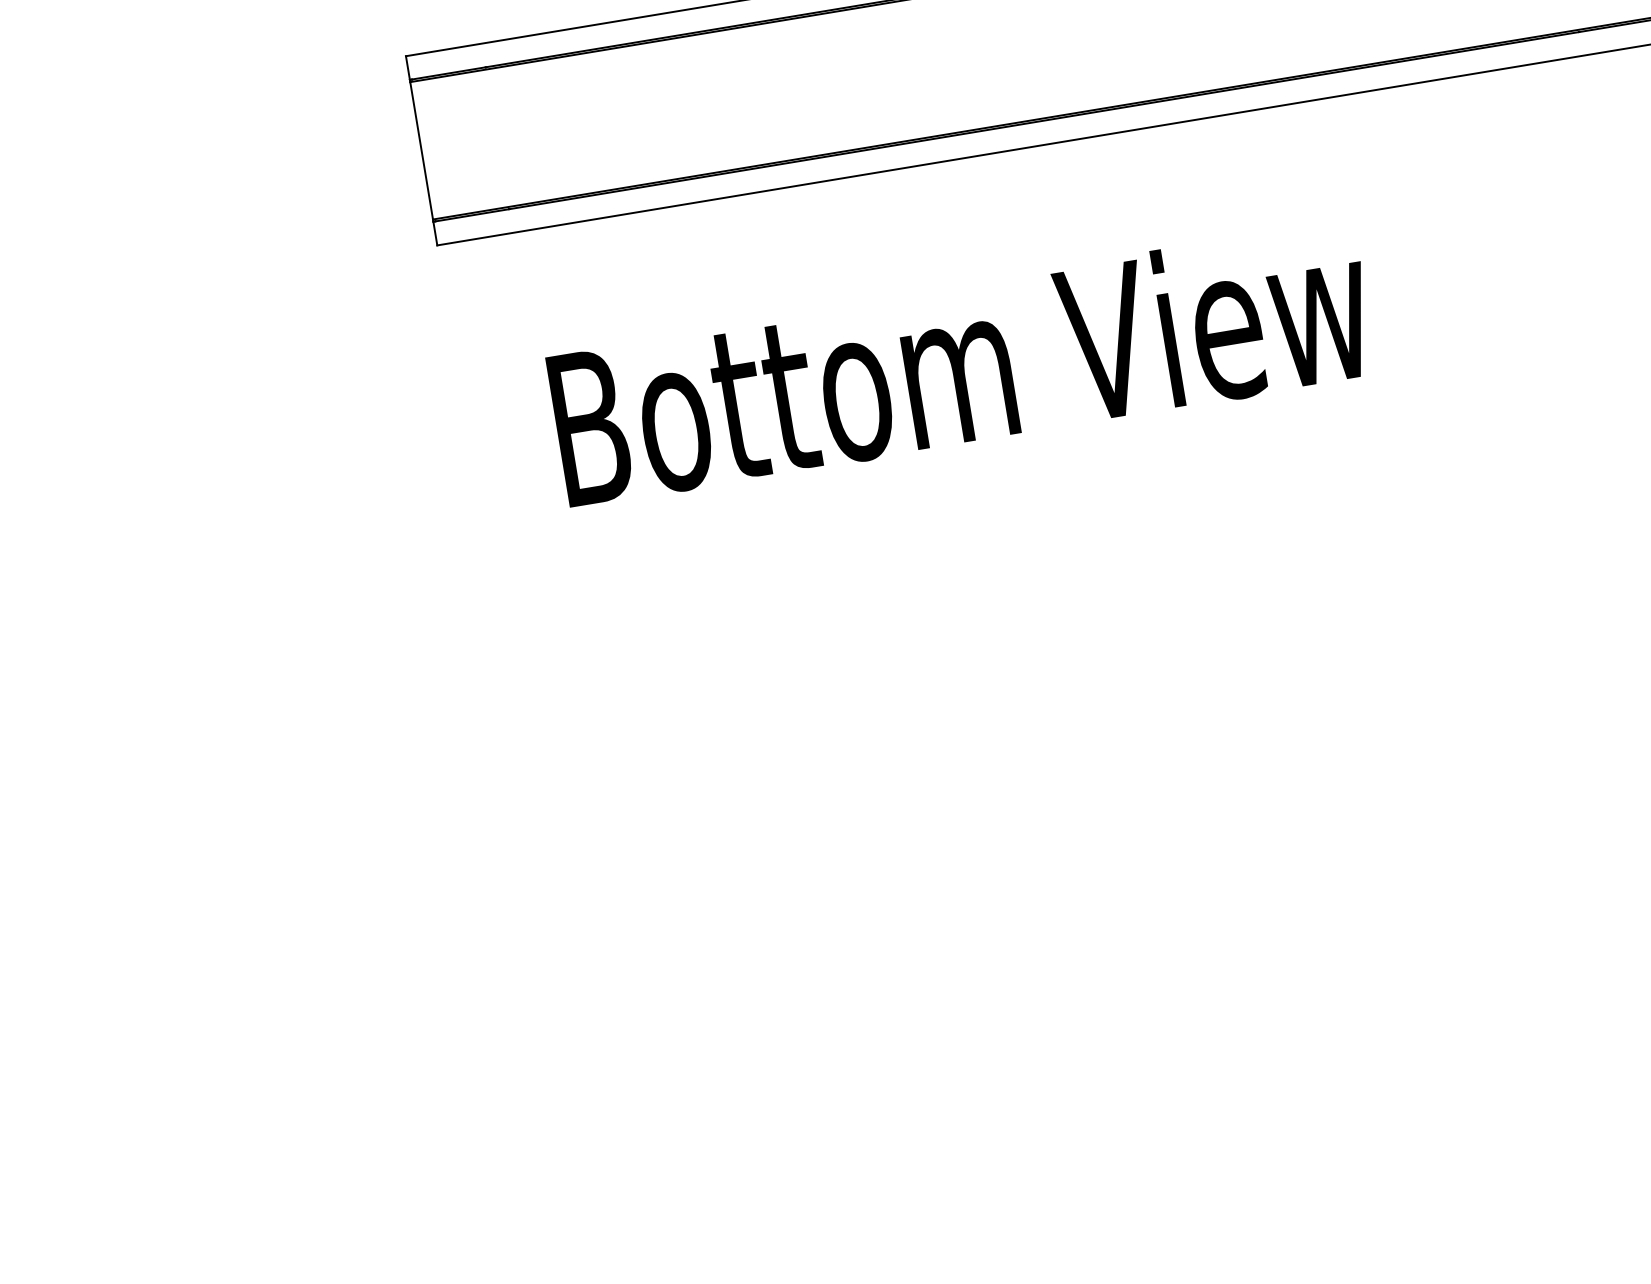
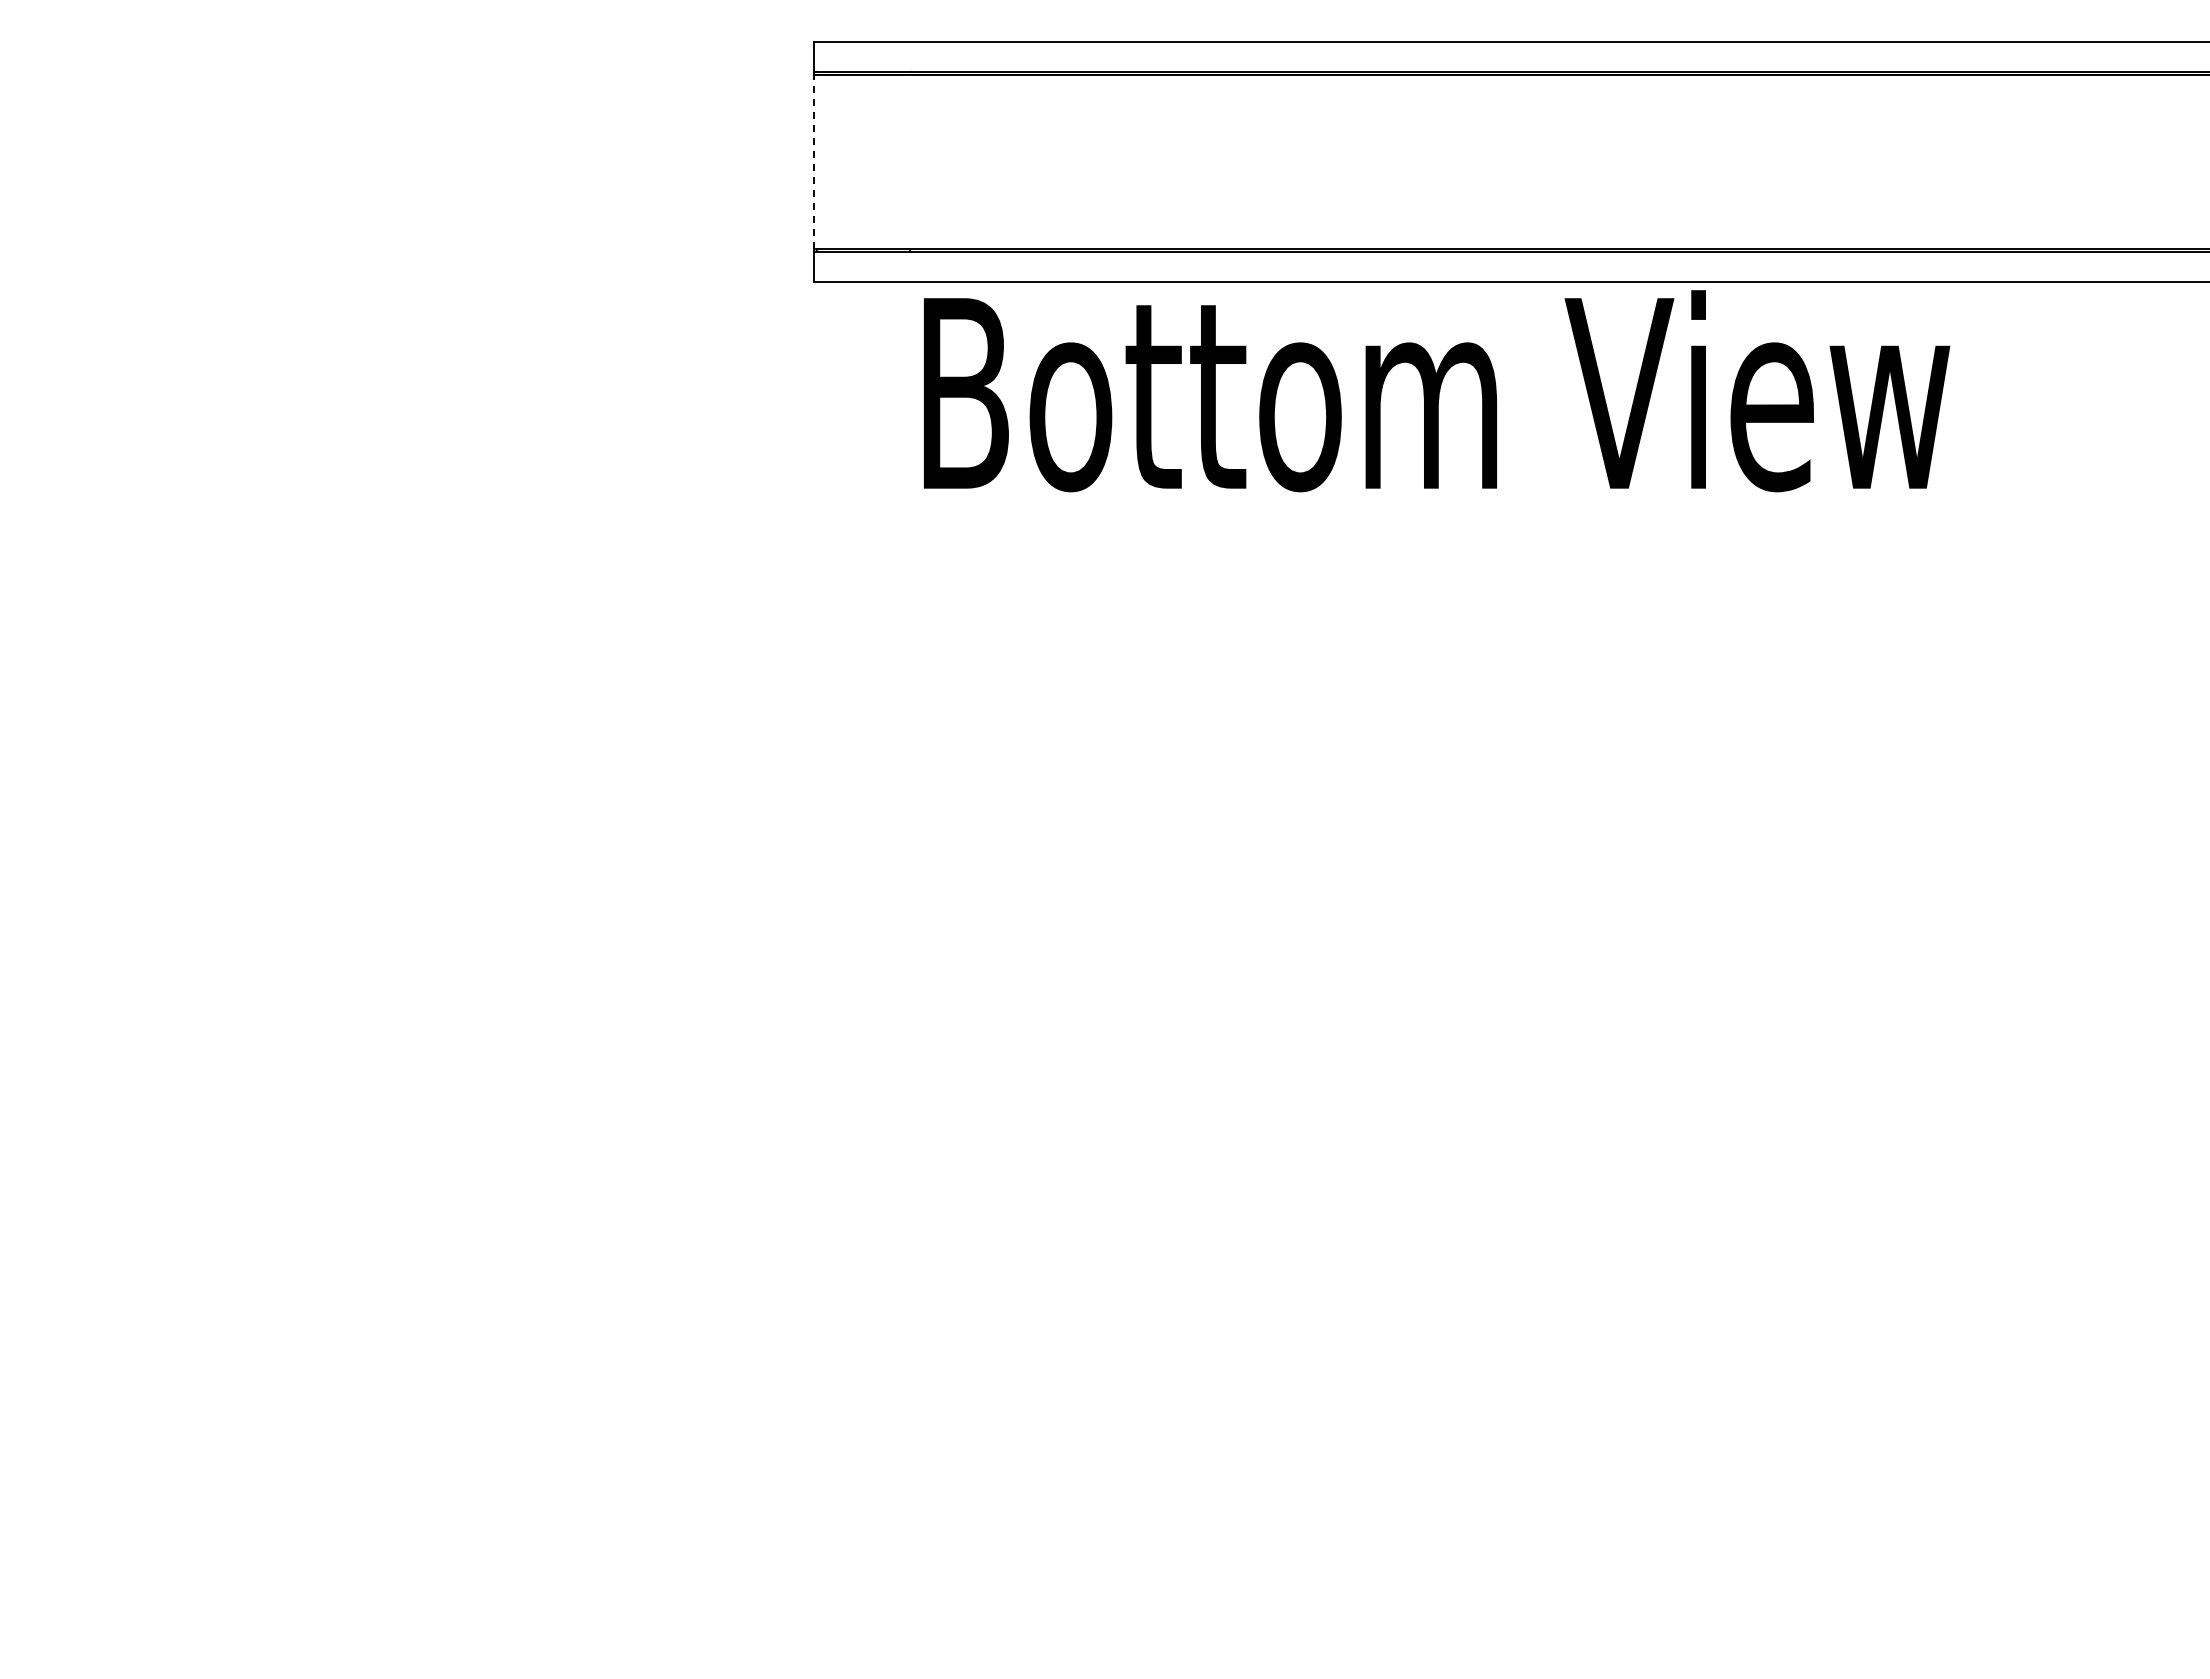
line: (421, 150) -> (813, 161), solid -> dashed
text: (962, 364) -> (1437, 391), moved

